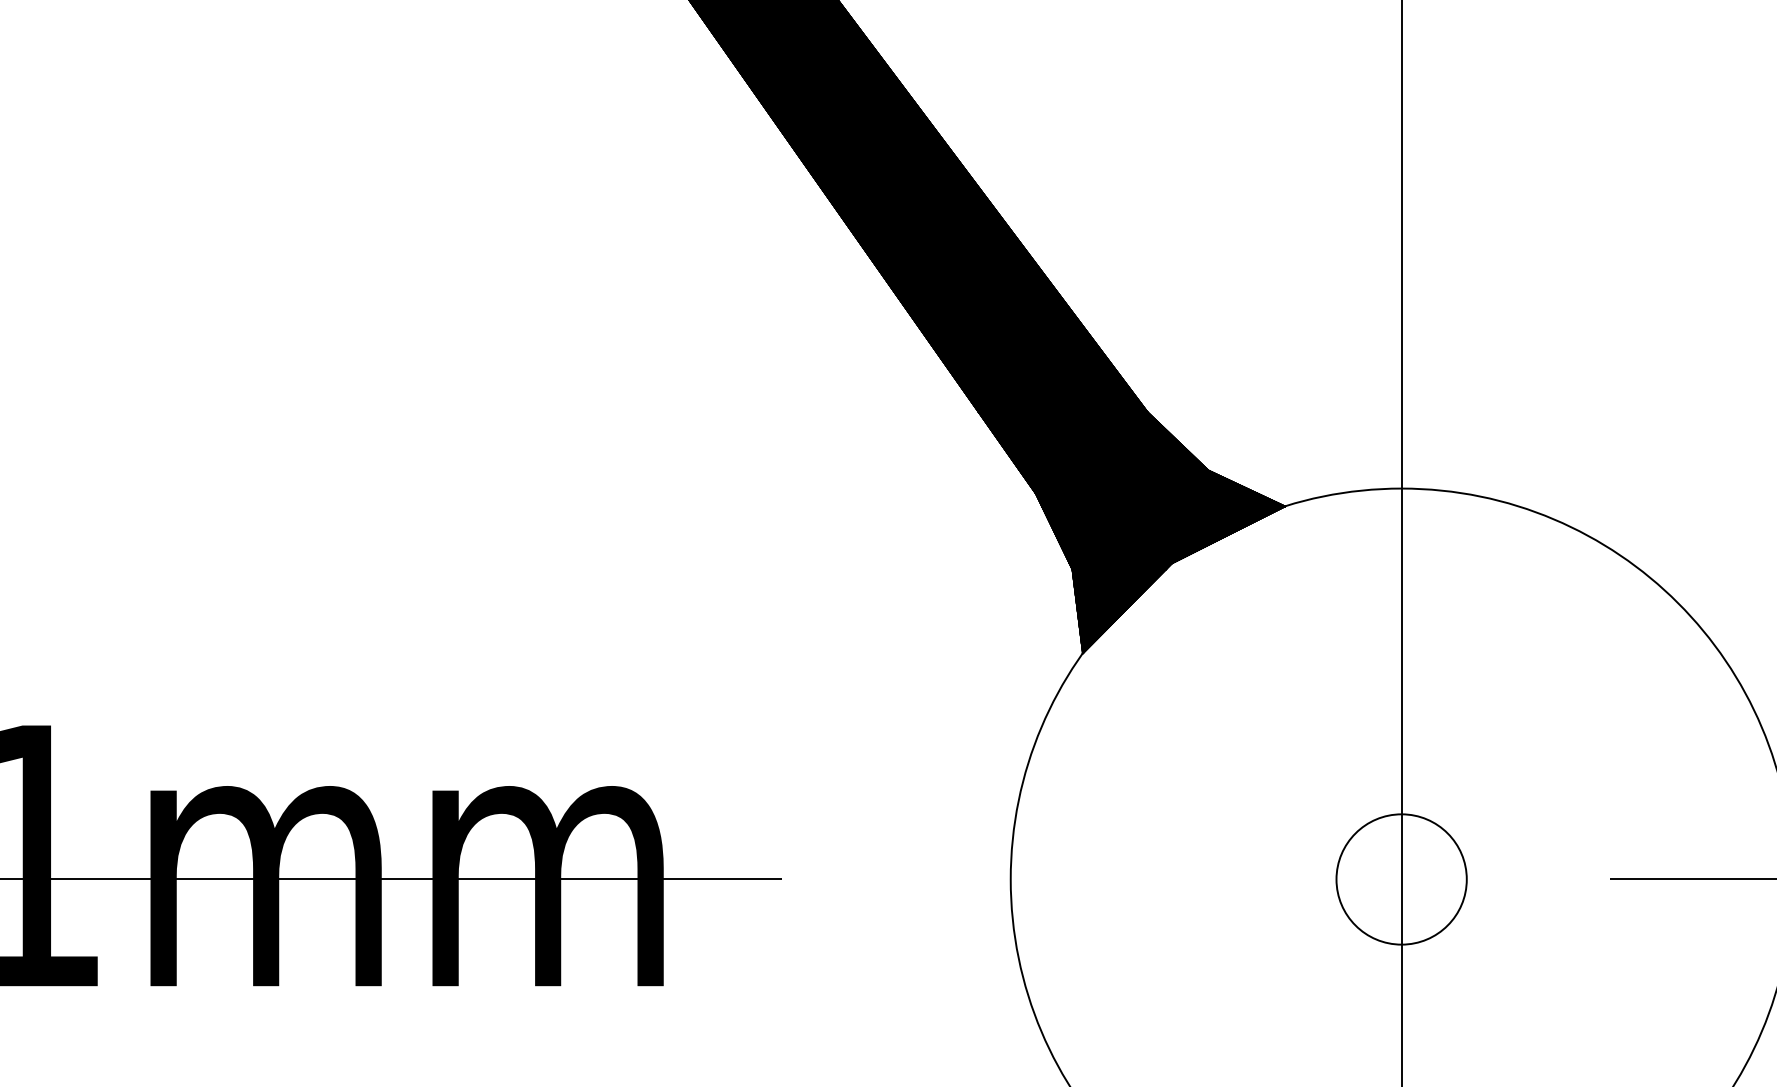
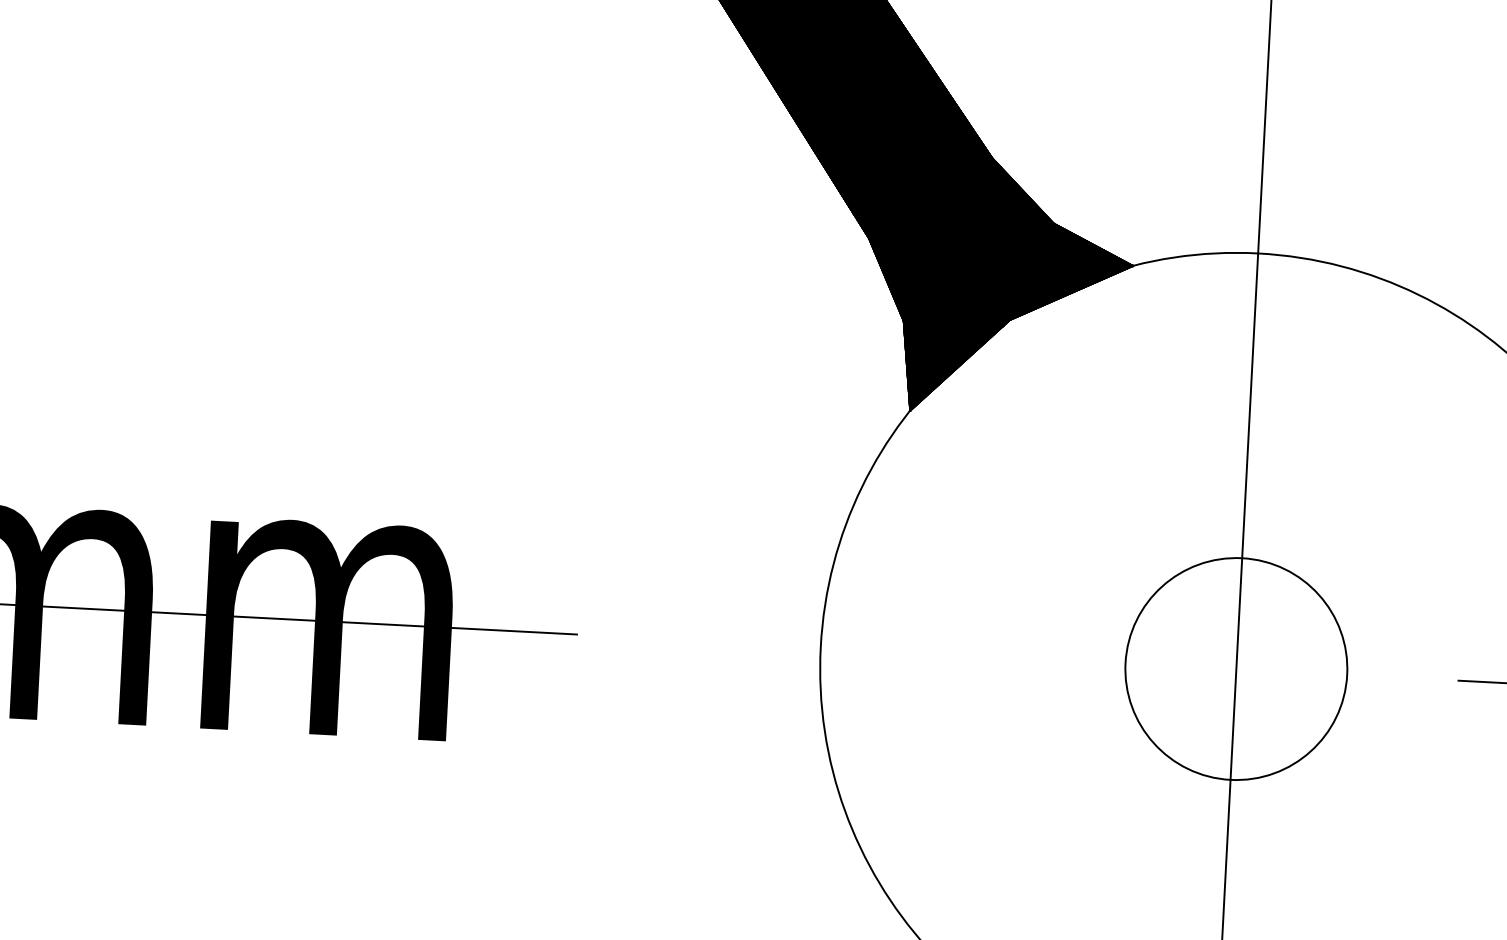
circle: (1401, 879) -> (1236, 669), size x1.6

